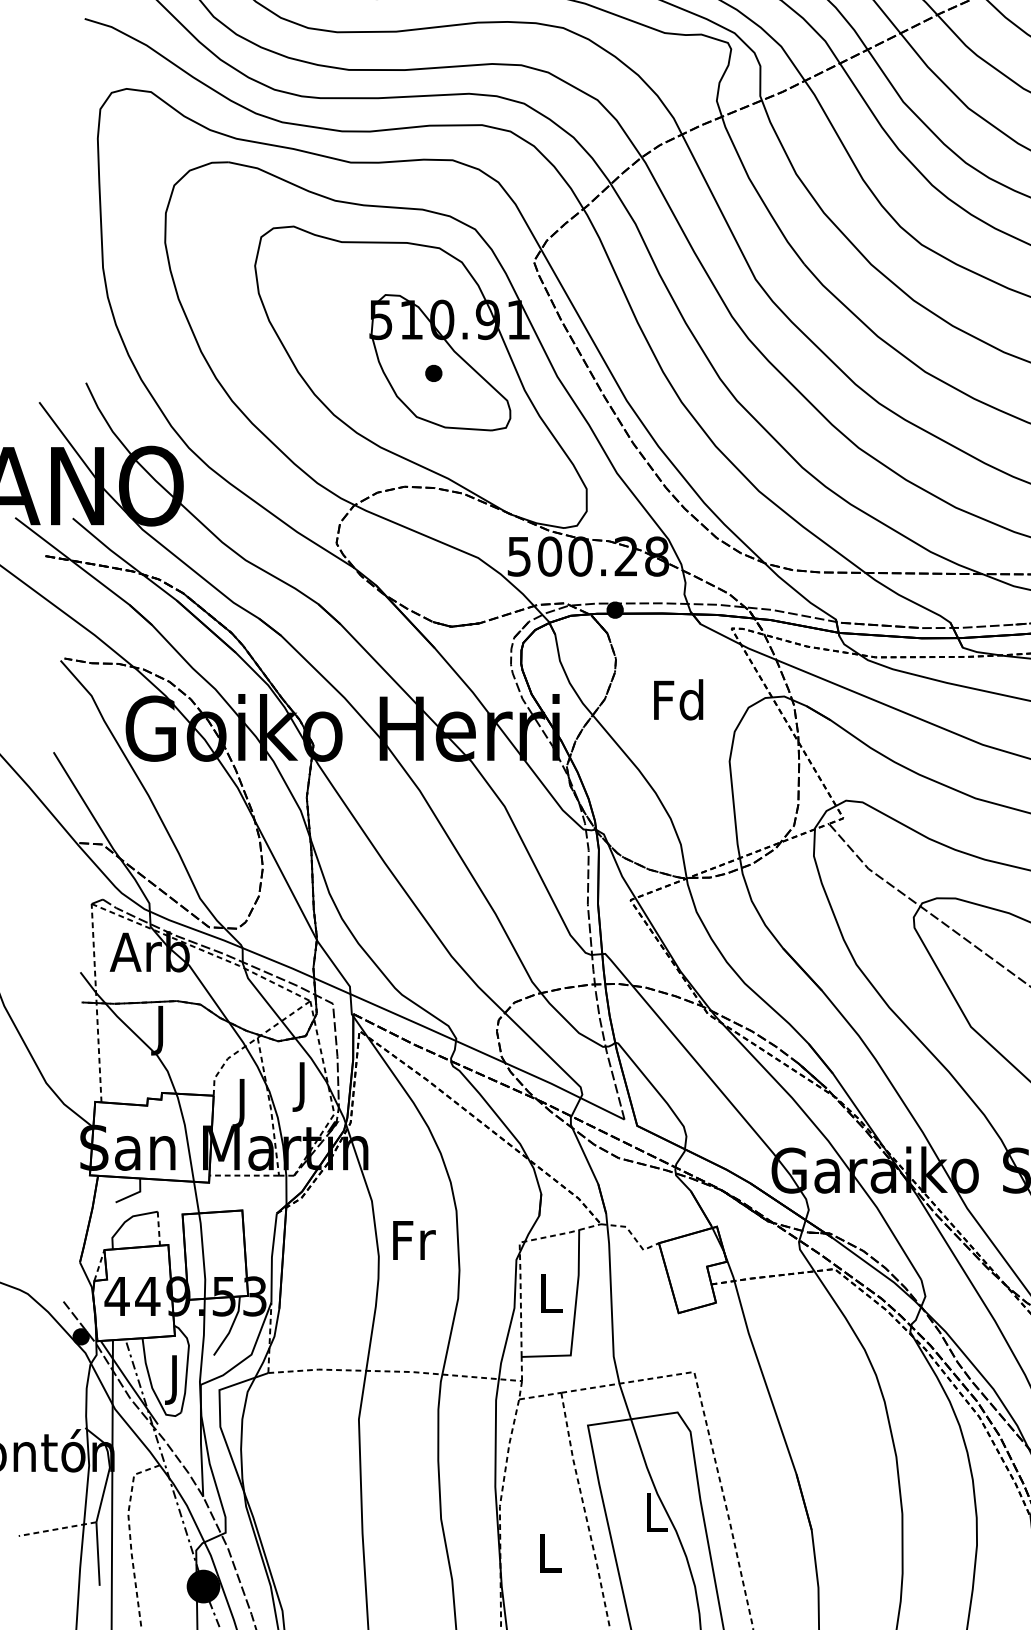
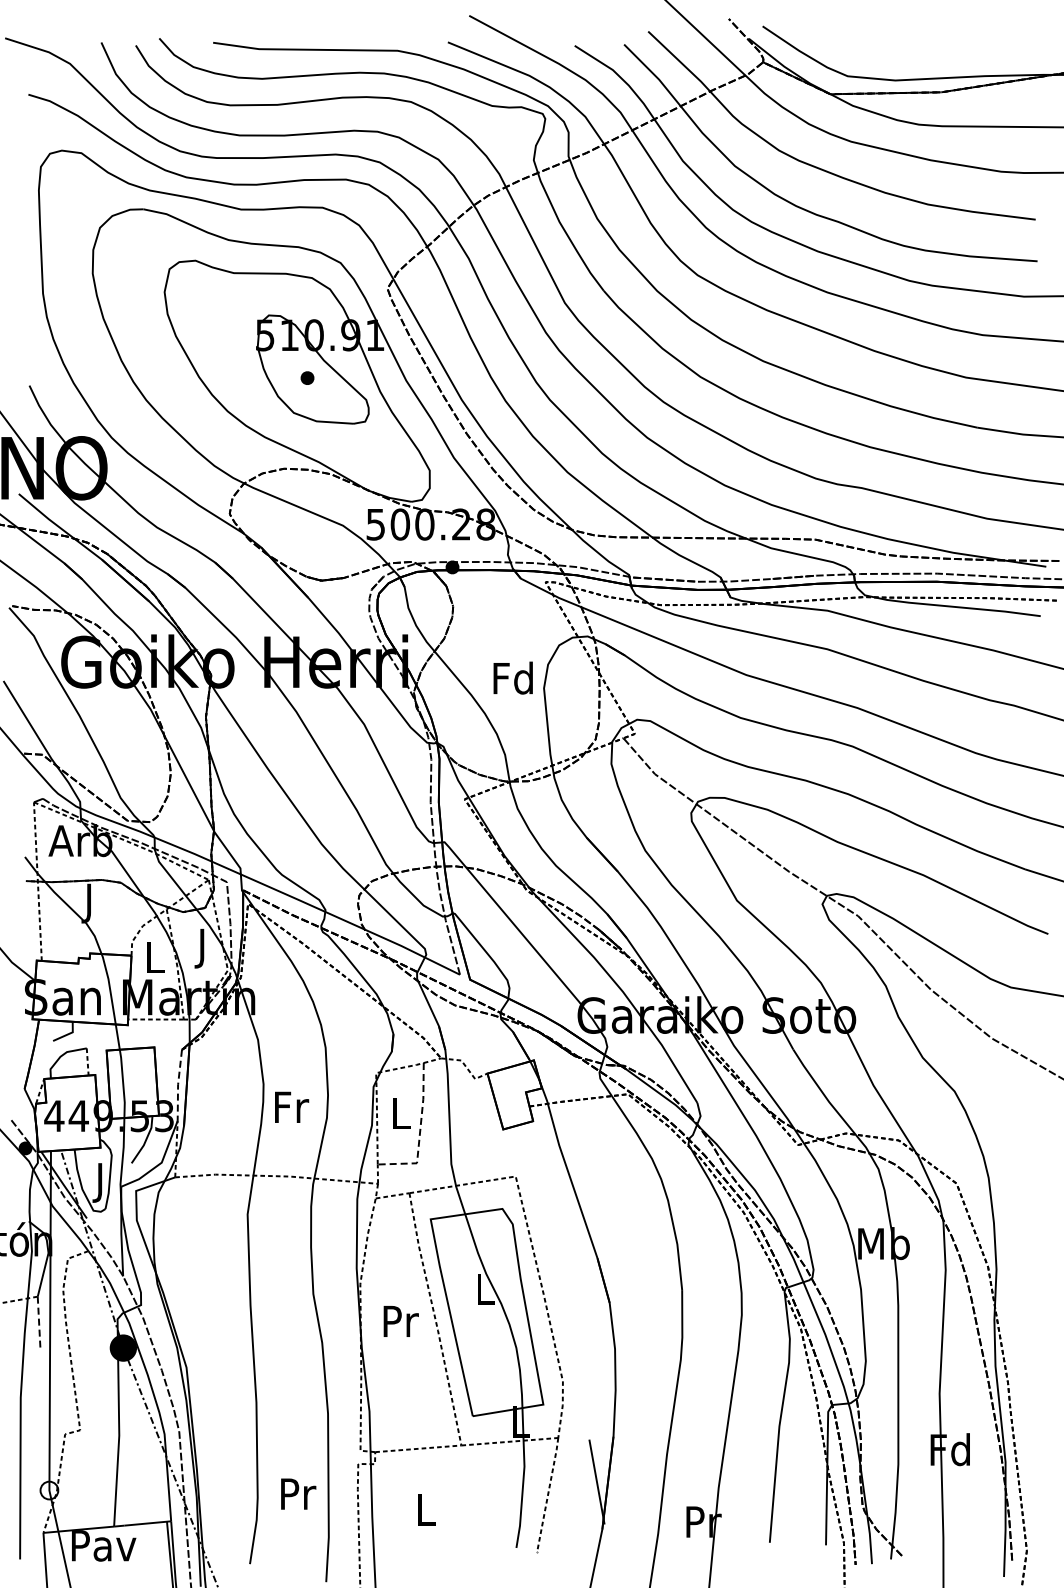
text: (677, 699) -> (512, 677), moved
text: (243, 1103) -> (155, 961), J -> L
text: (415, 1239) -> (292, 1106), moved
line: (272, 1256) -> (178, 1084), solid -> dashed
line: (575, 1316) -> (420, 1132), solid -> dashed
text: (550, 1552) -> (400, 1320), L -> Pr
line: (98, 1554) -> (39, 1322), solid -> dashed

